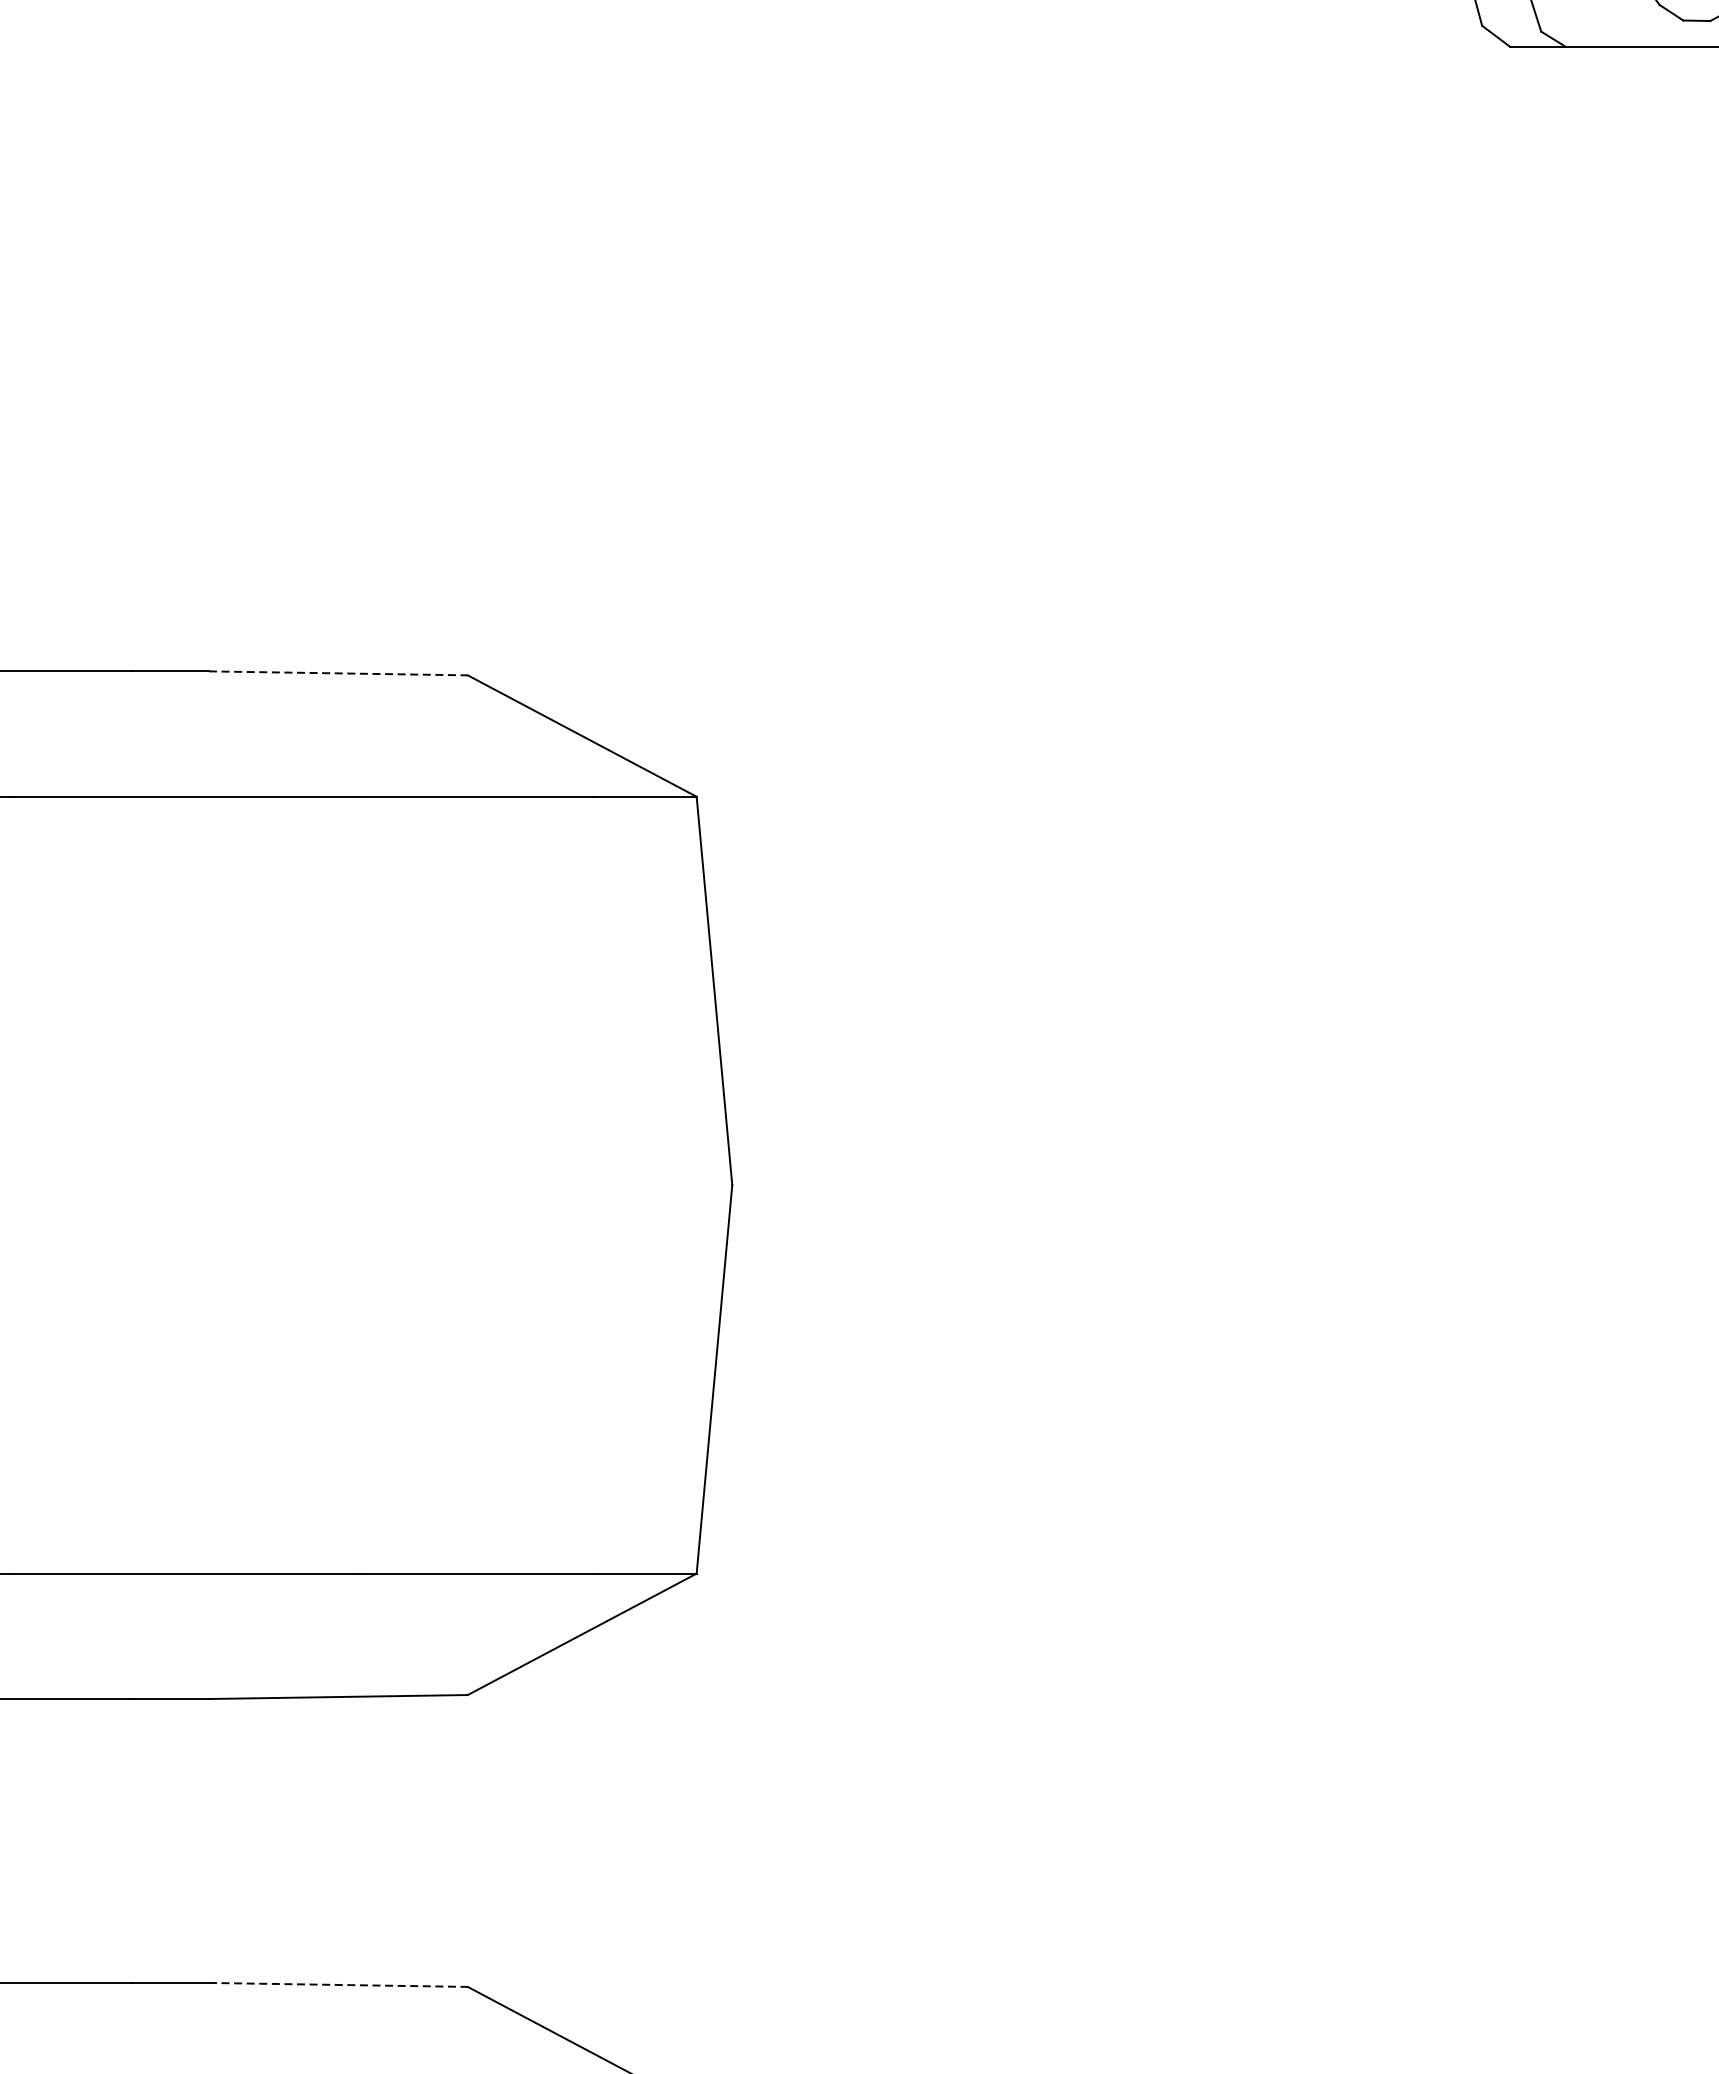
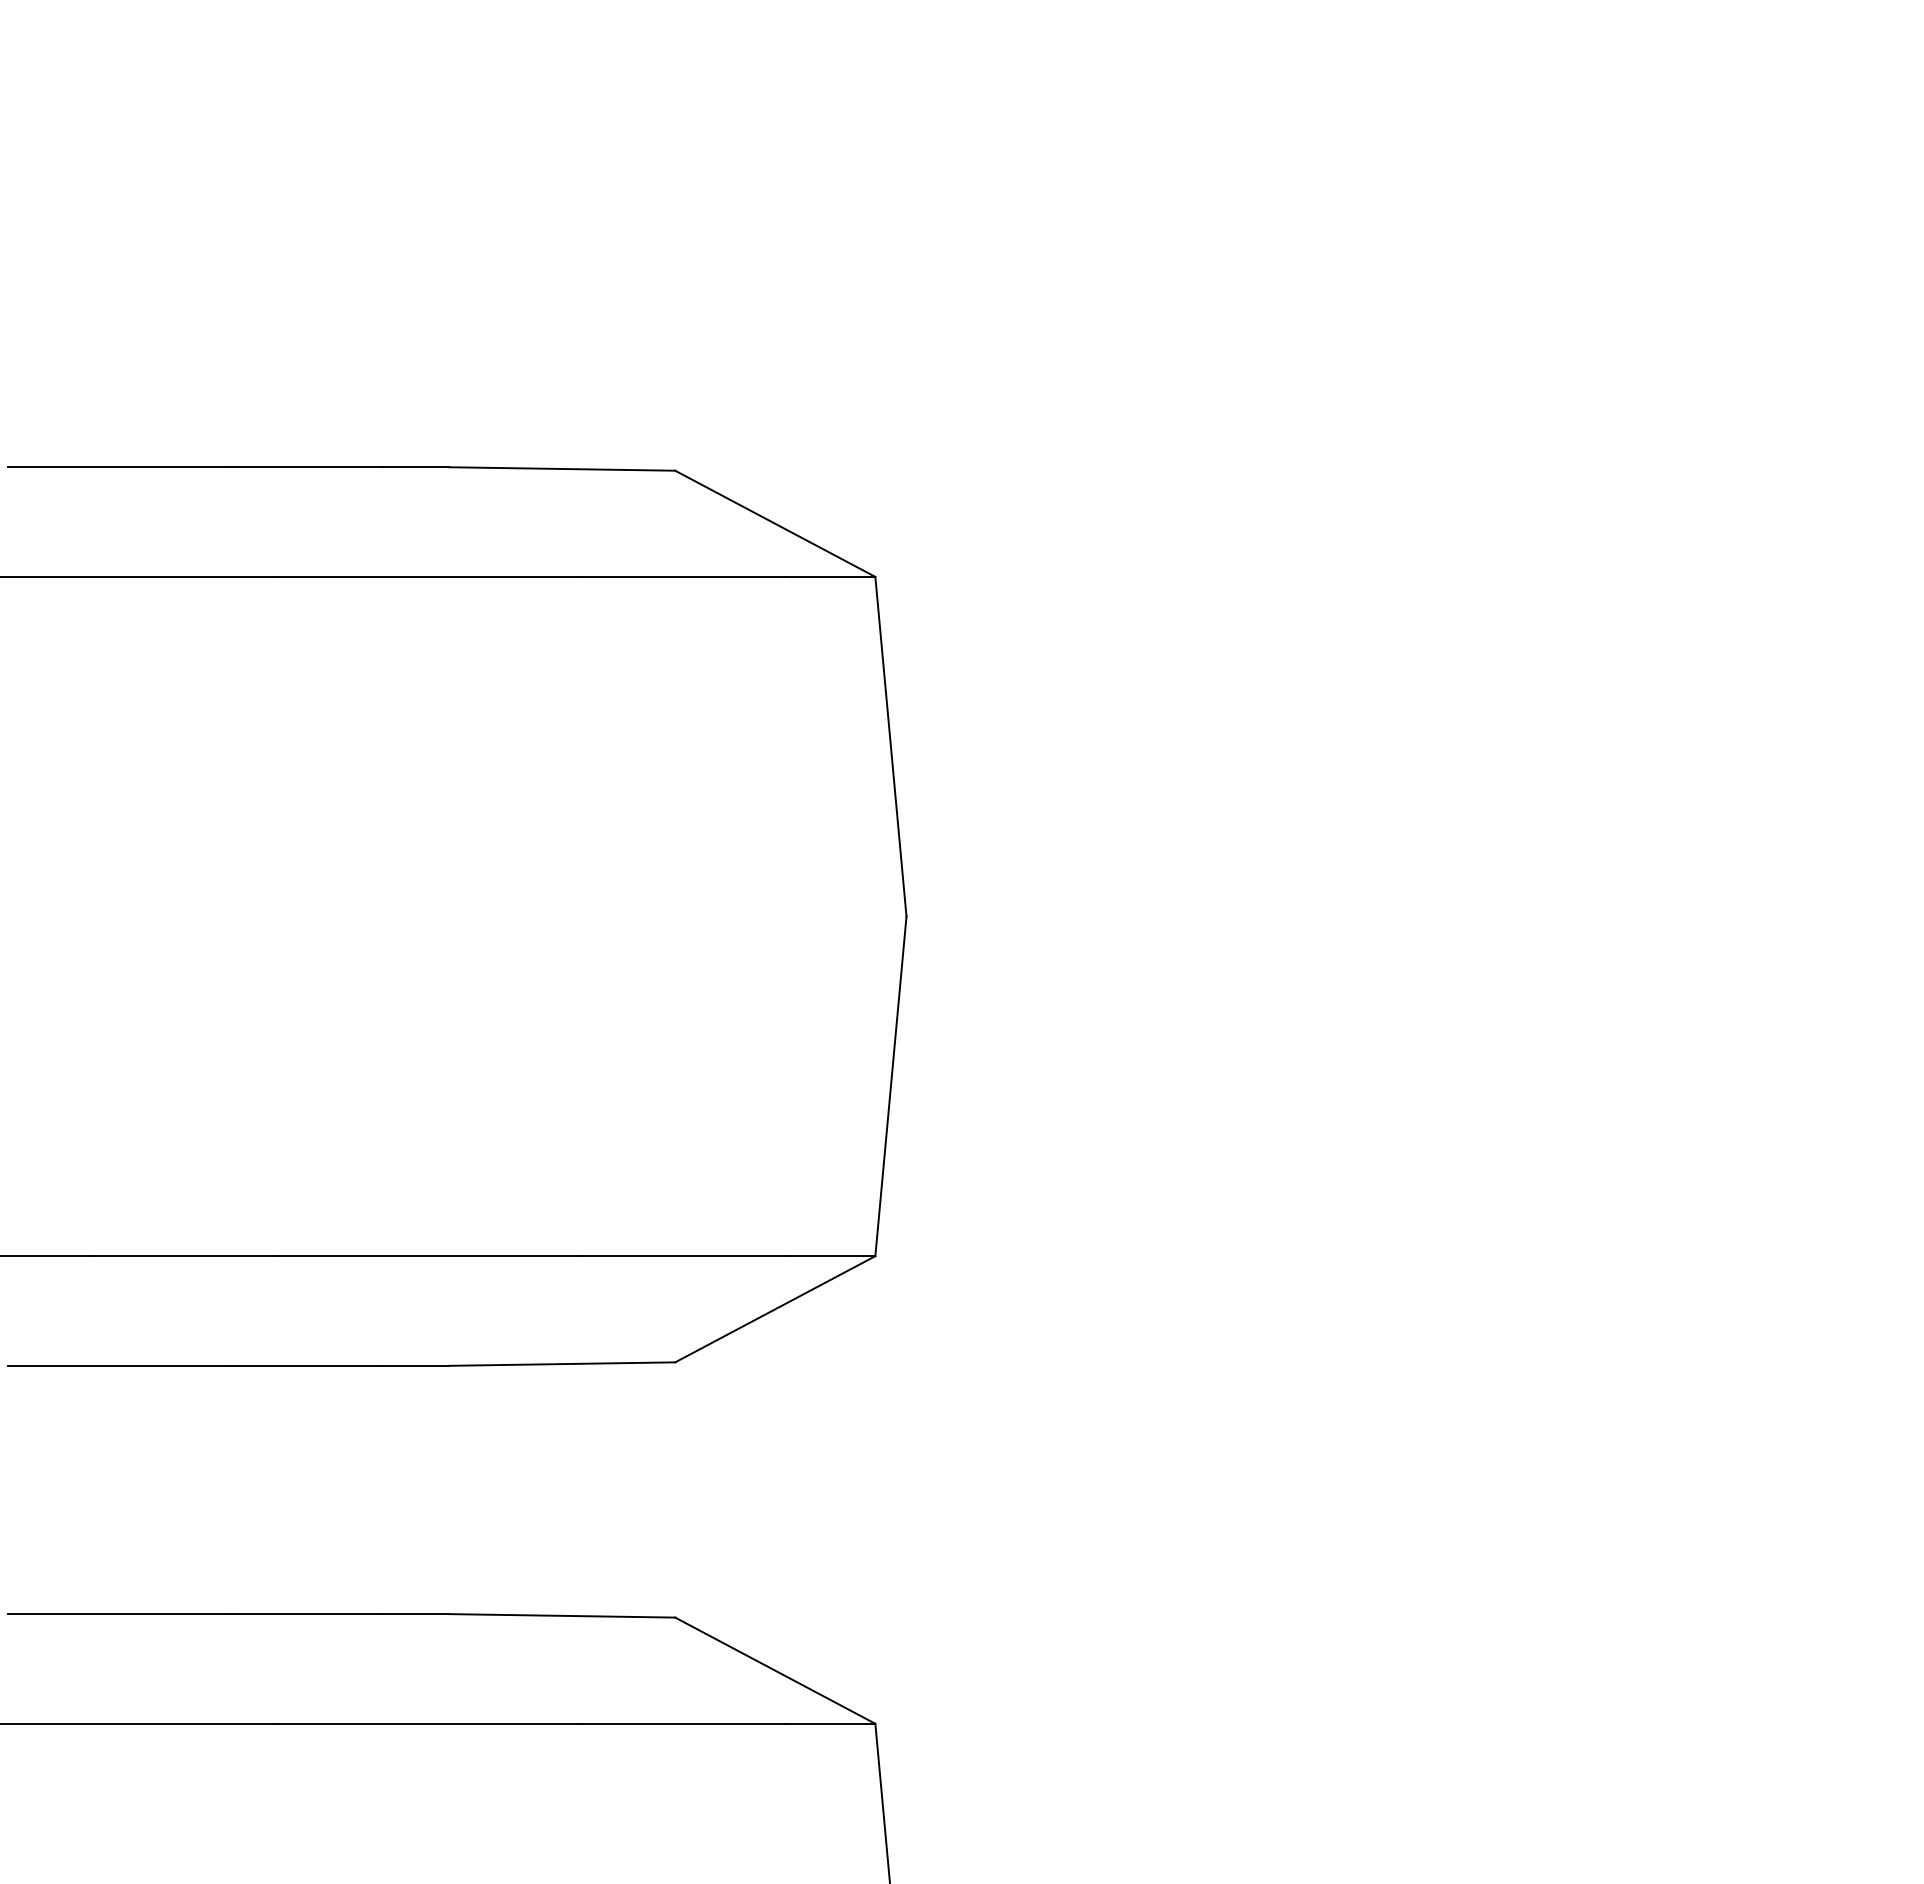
line: (338, 672) -> (562, 468), dashed -> solid
line: (338, 1984) -> (562, 1615), dashed -> solid

